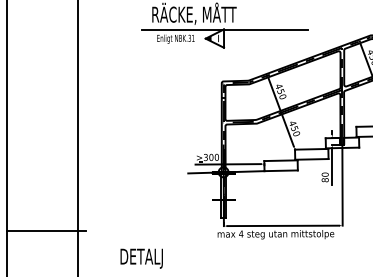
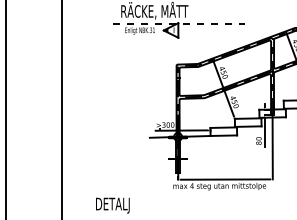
line: (225, 30) -> (179, 24), solid -> dashed
line: (46, 231) -> (37, 184), removed

